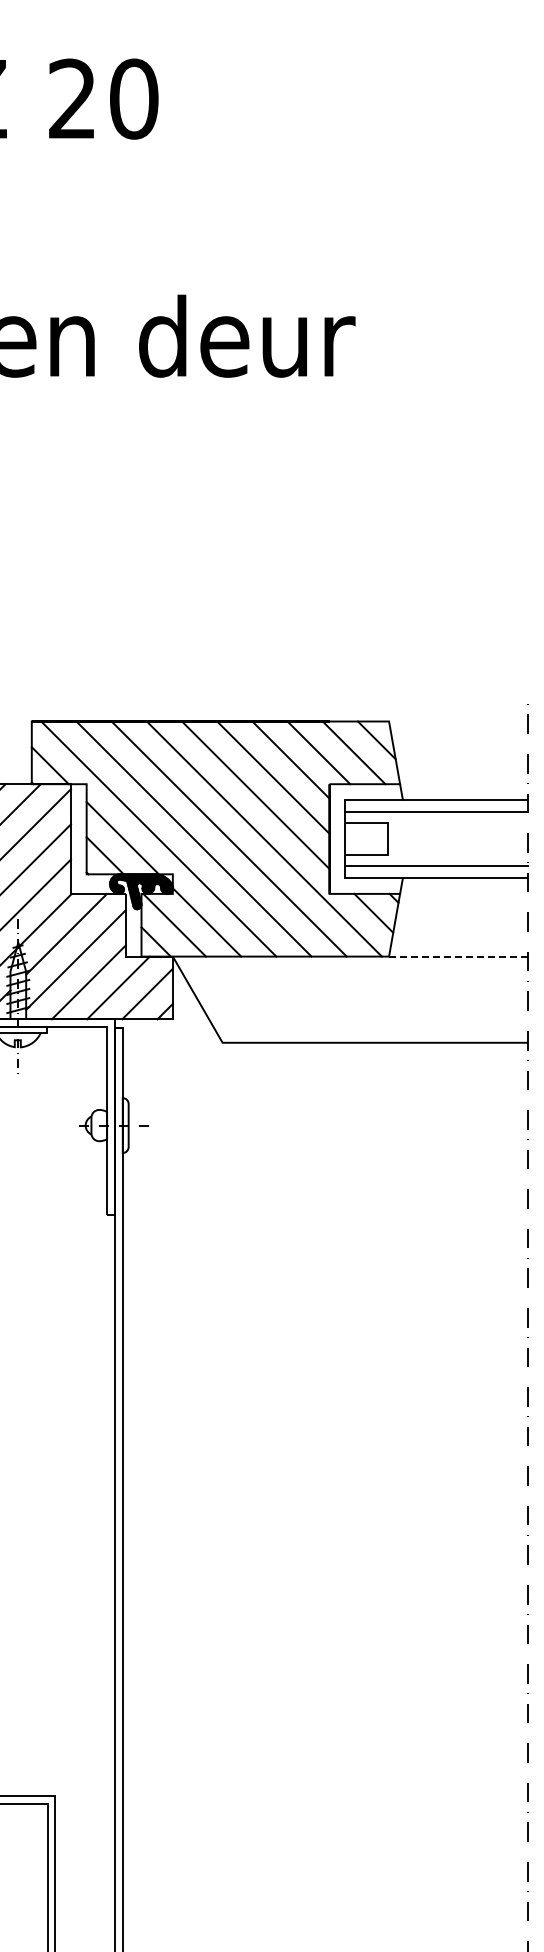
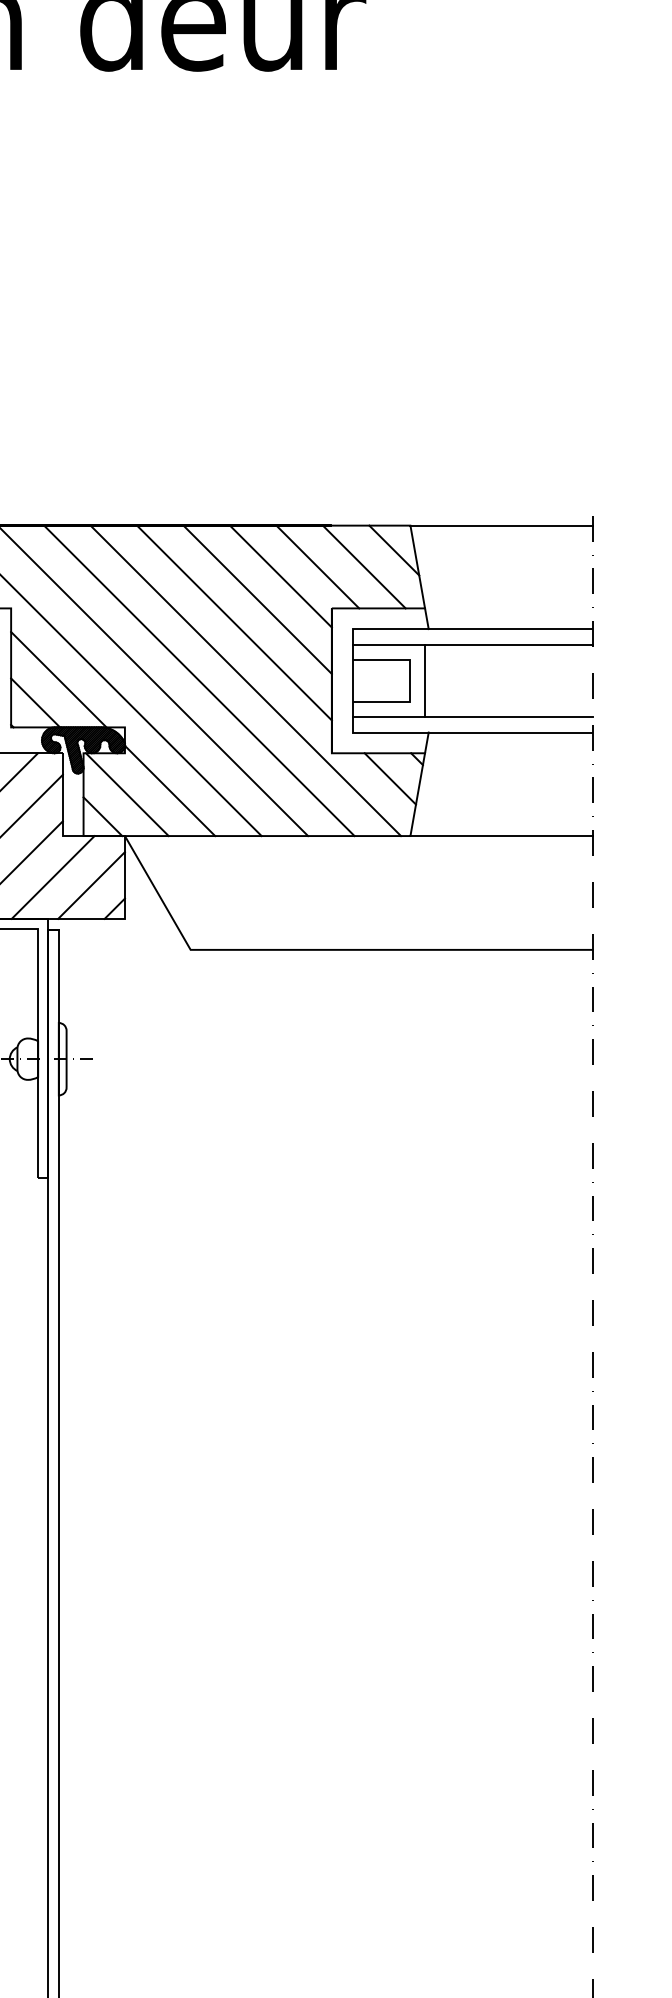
line: (458, 721) -> (502, 525), added
line: (400, 838) -> (425, 680), added
line: (458, 956) -> (502, 835), dashed -> solid

